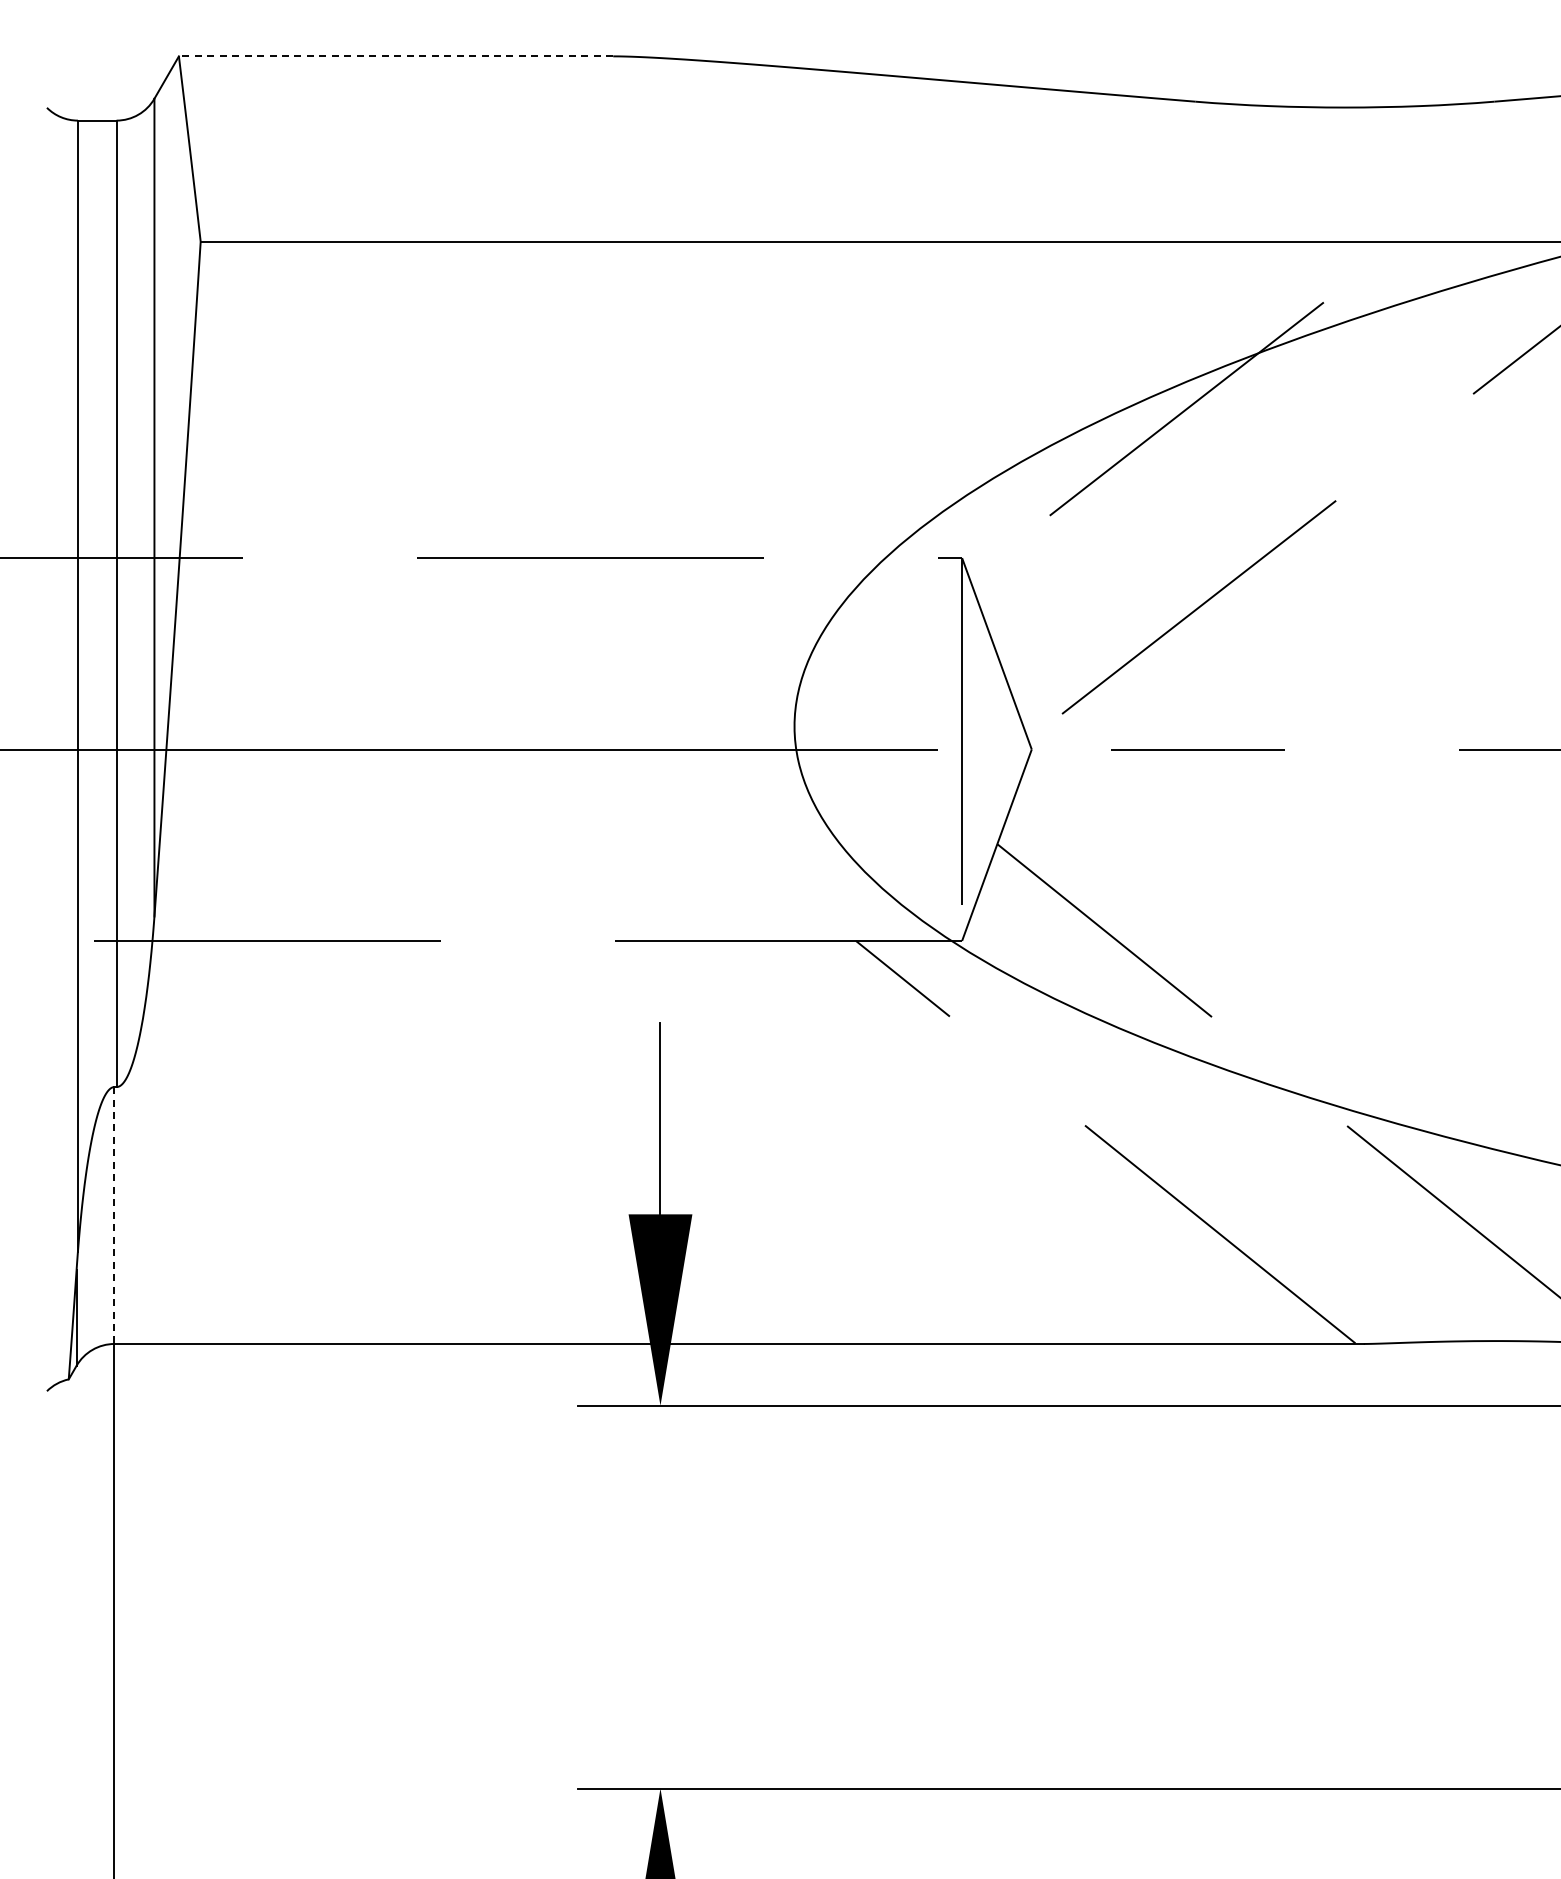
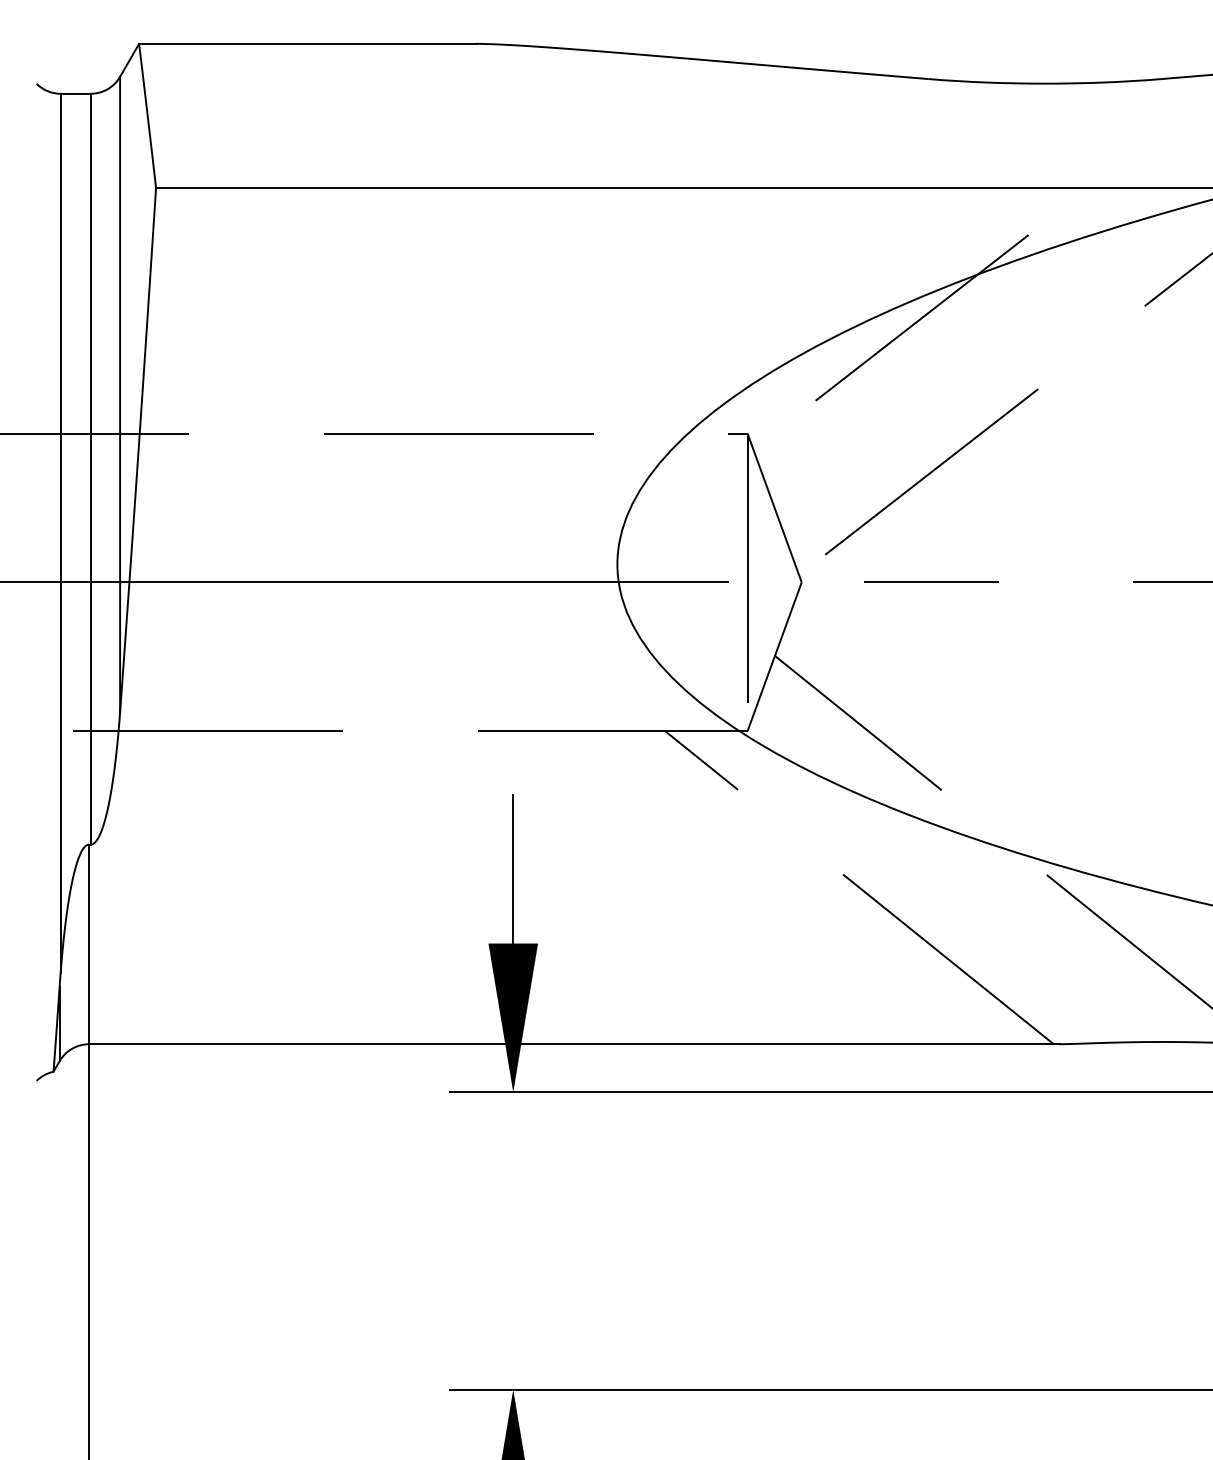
line: (395, 56) -> (307, 43), dashed -> solid
line: (114, 1216) -> (89, 945), dashed -> solid

